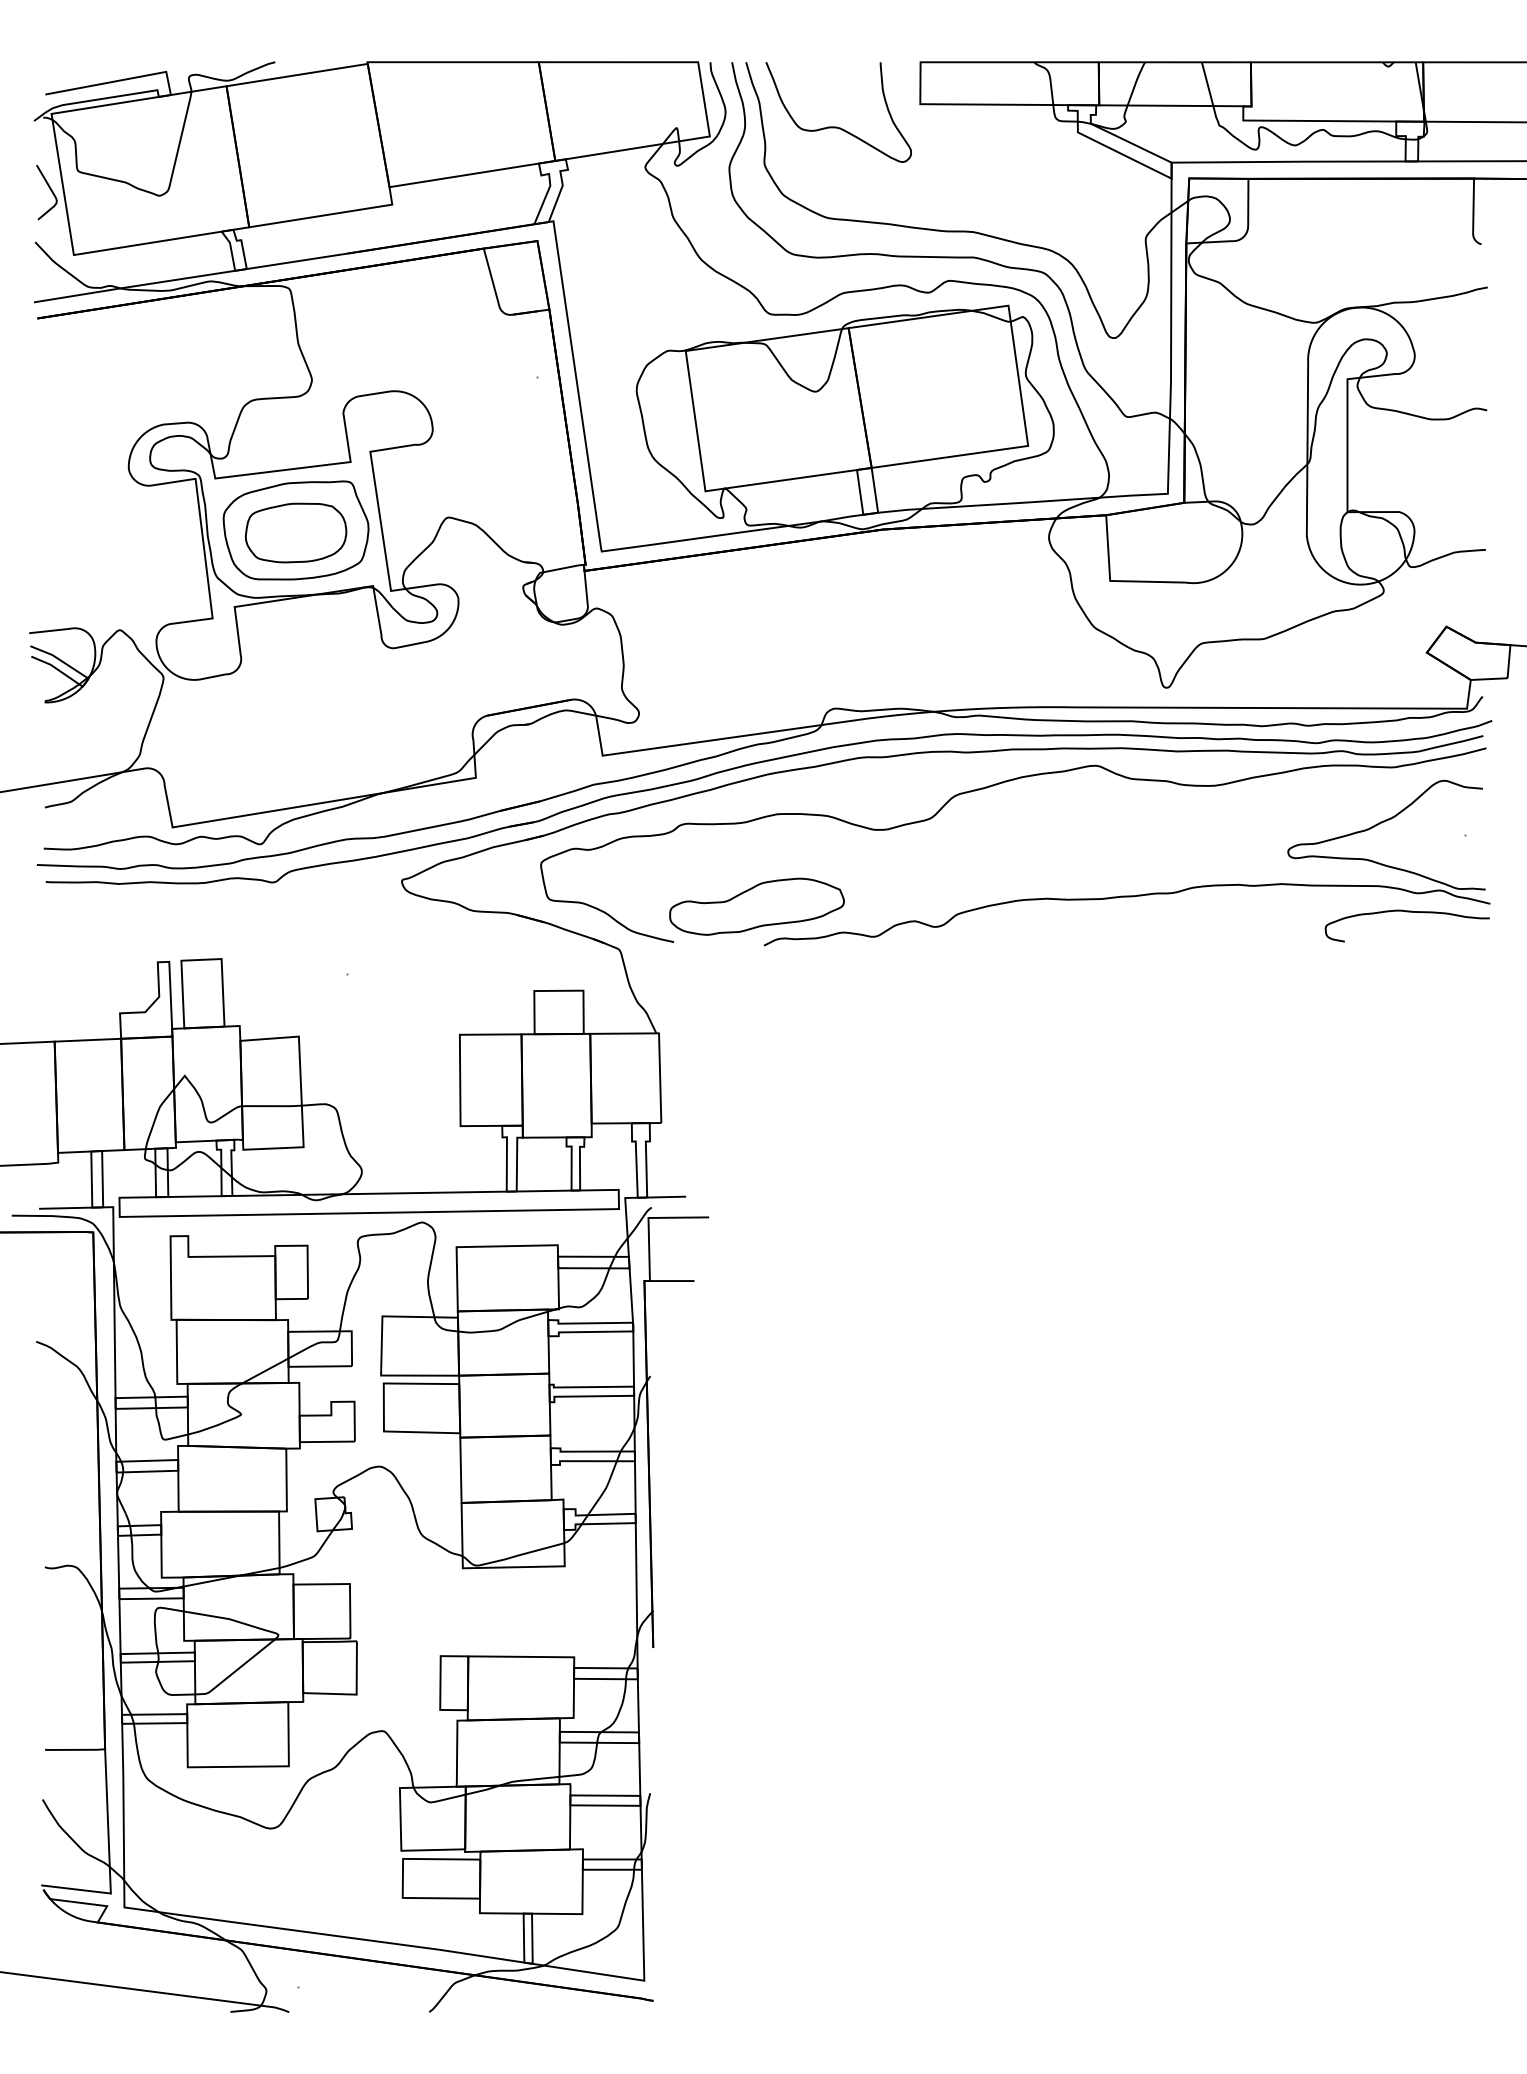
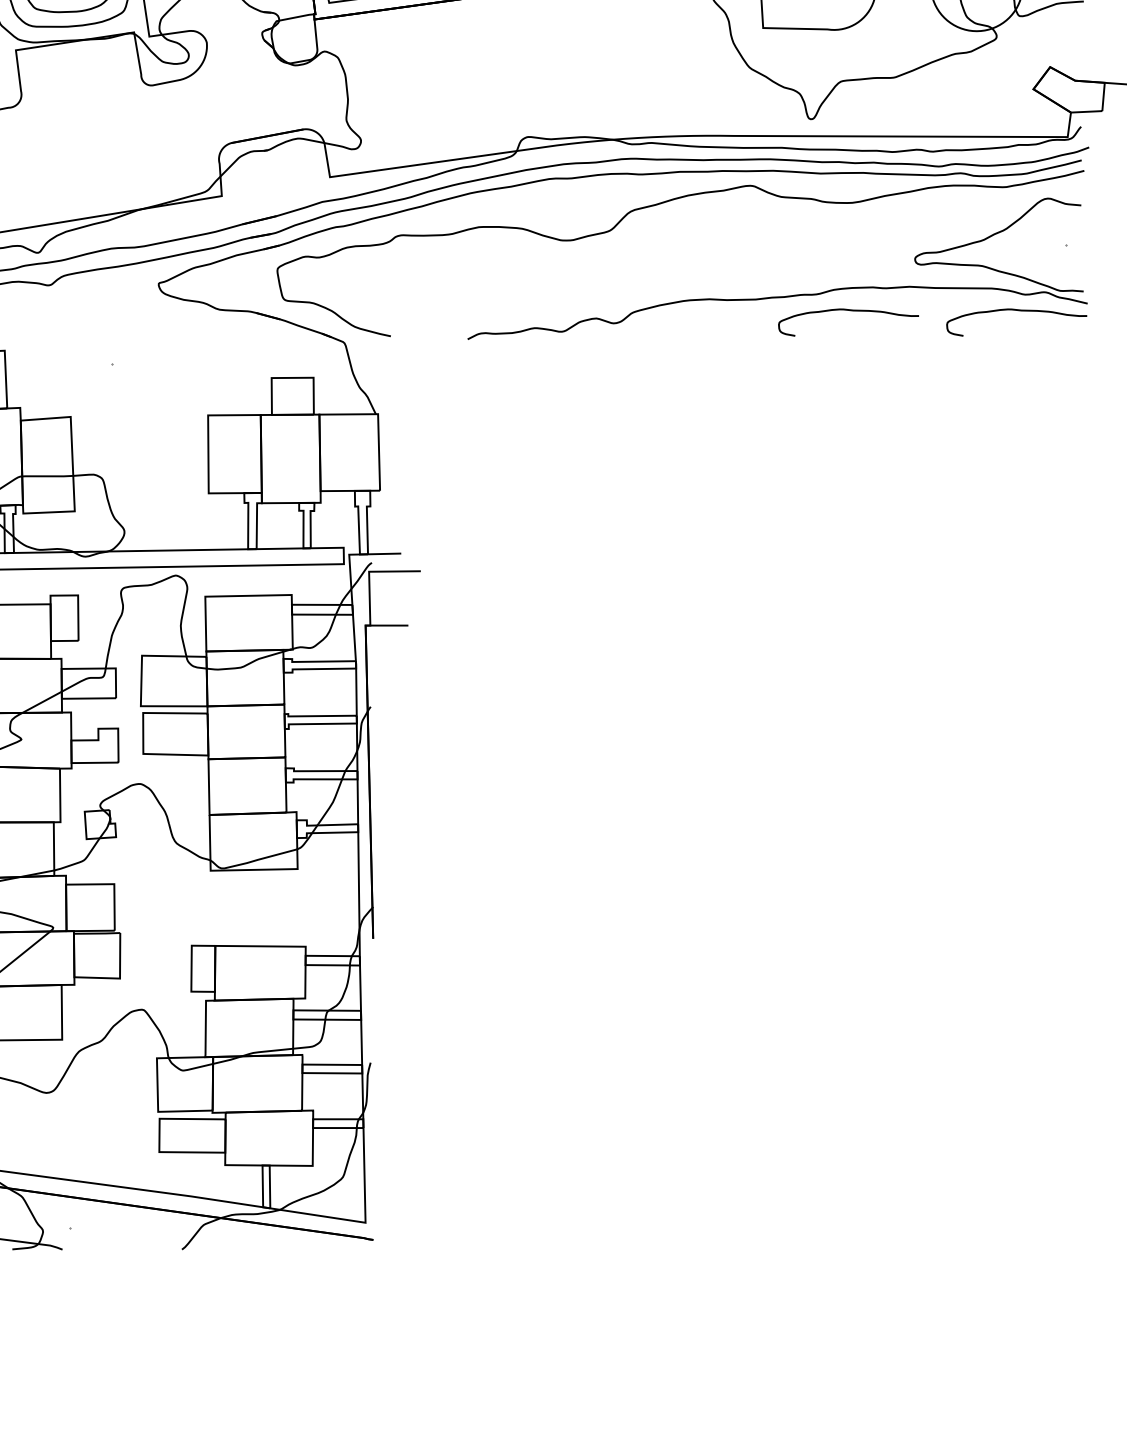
part: (756, 906) -> (461, 305), removed
curve: (1209, 912) -> (847, 311), added

